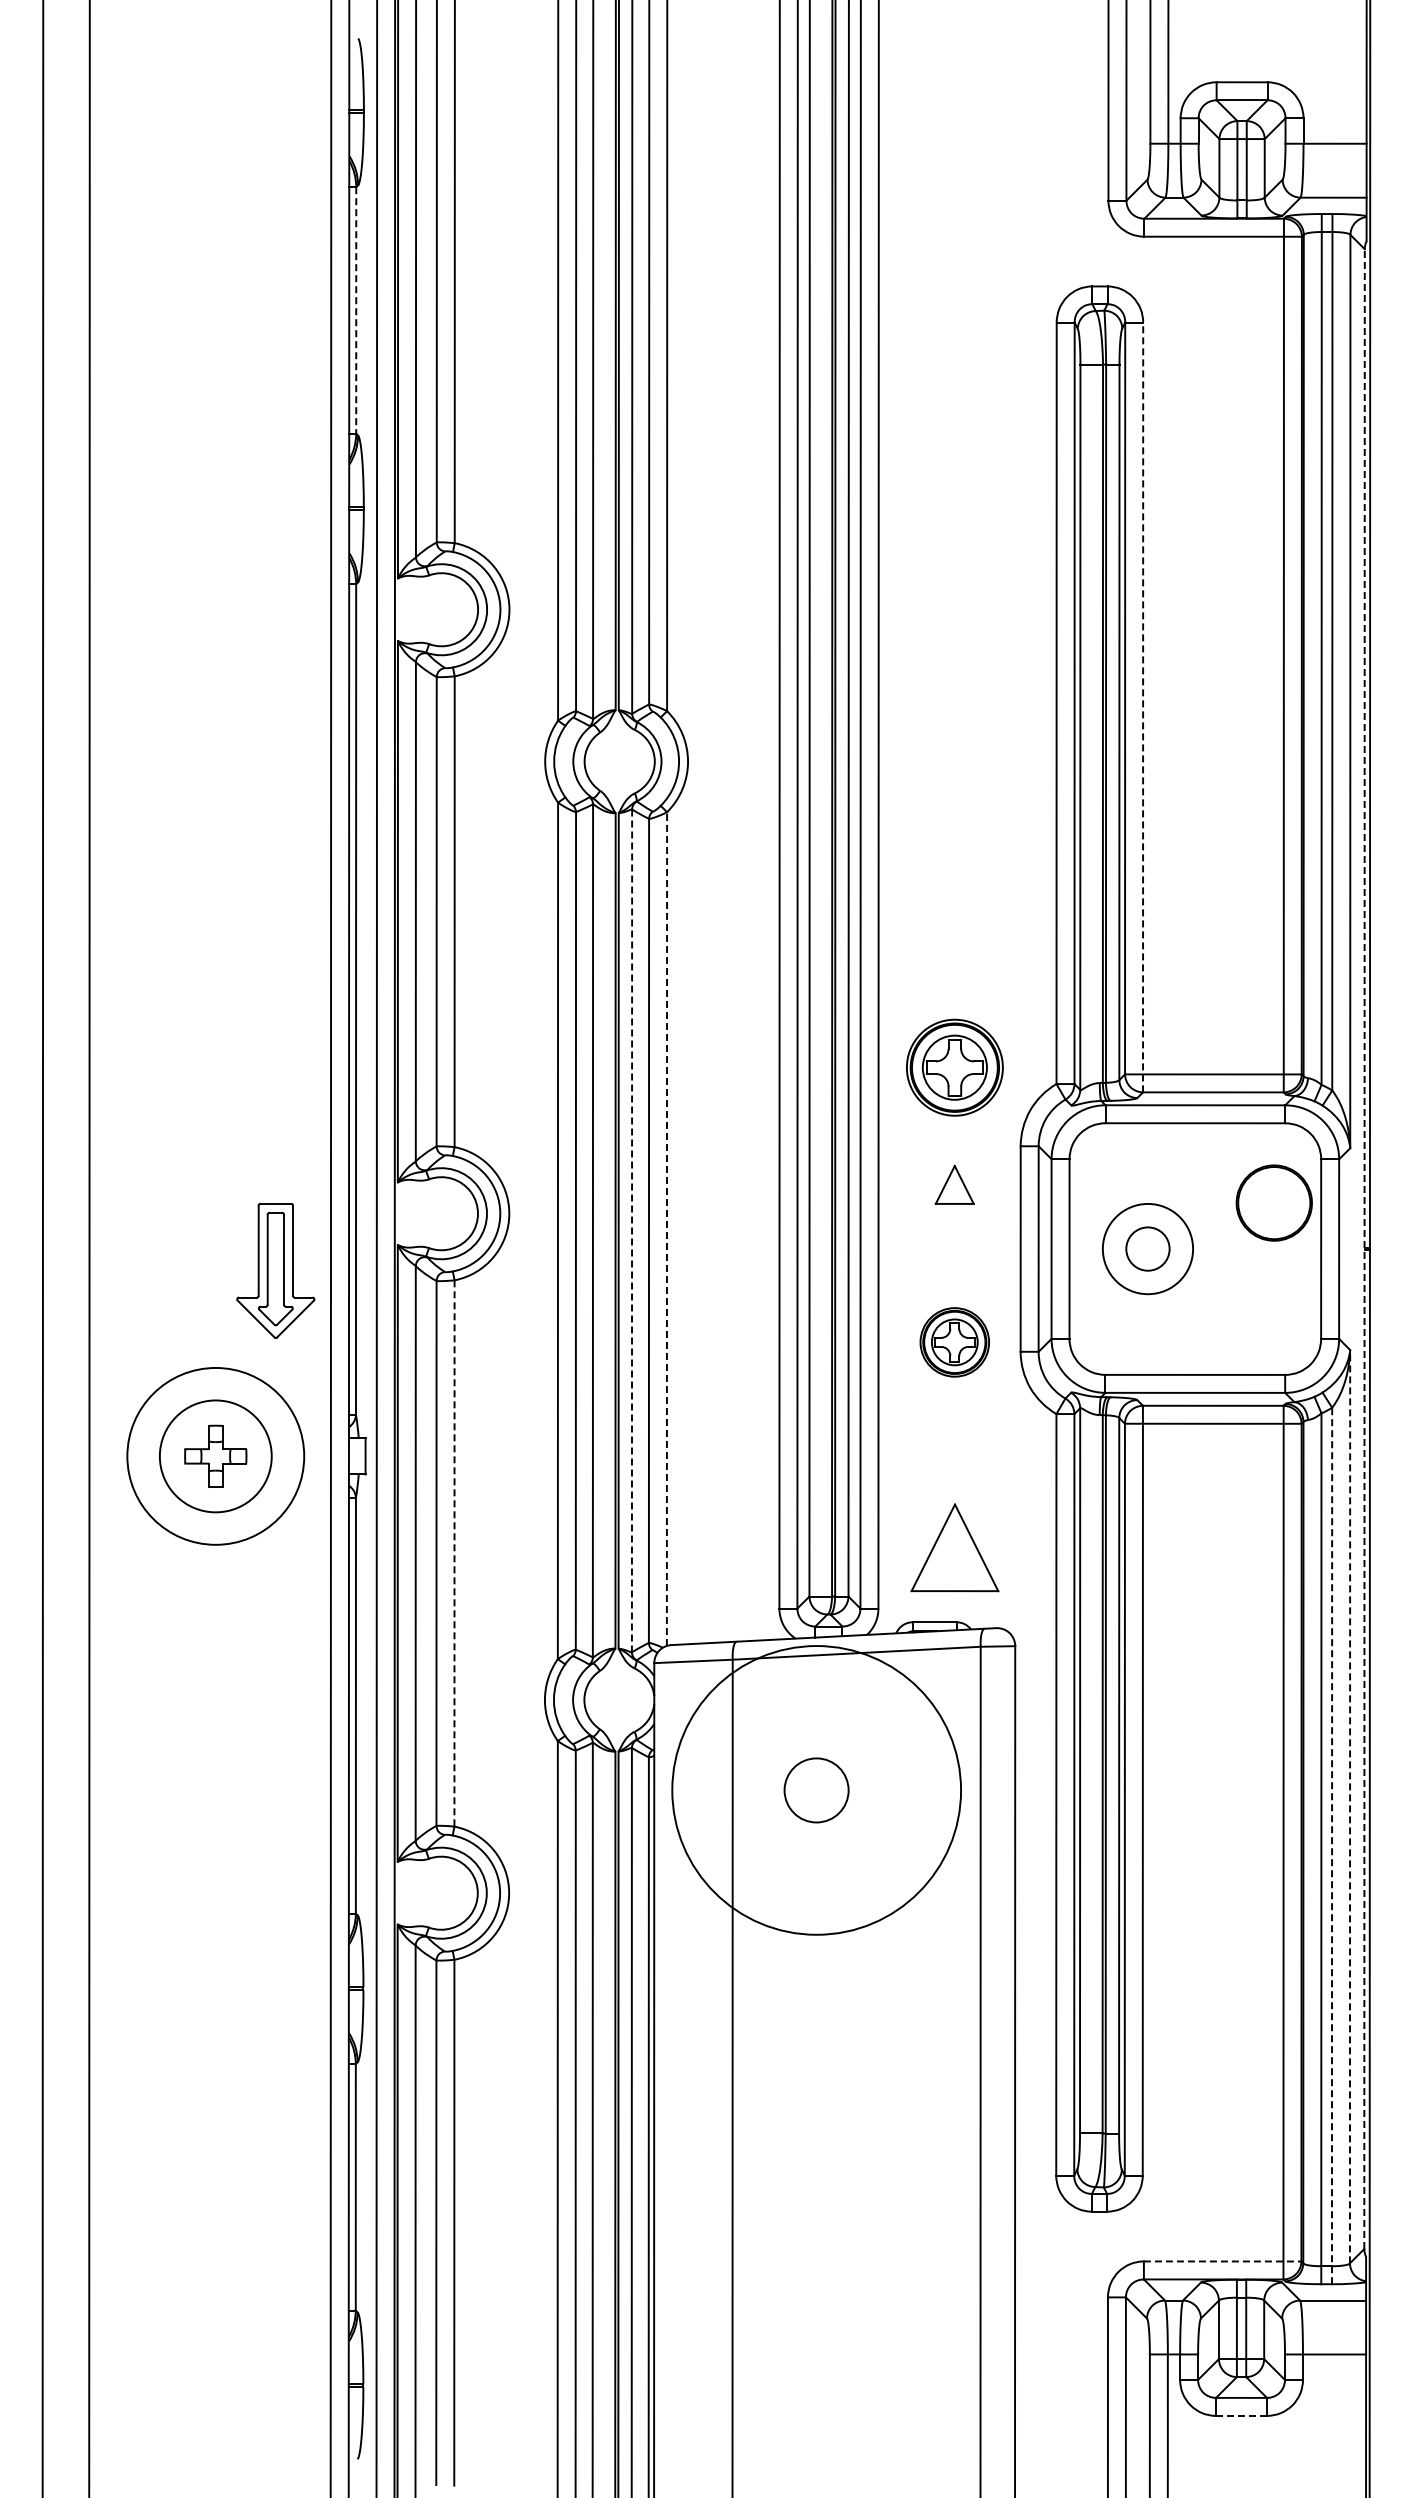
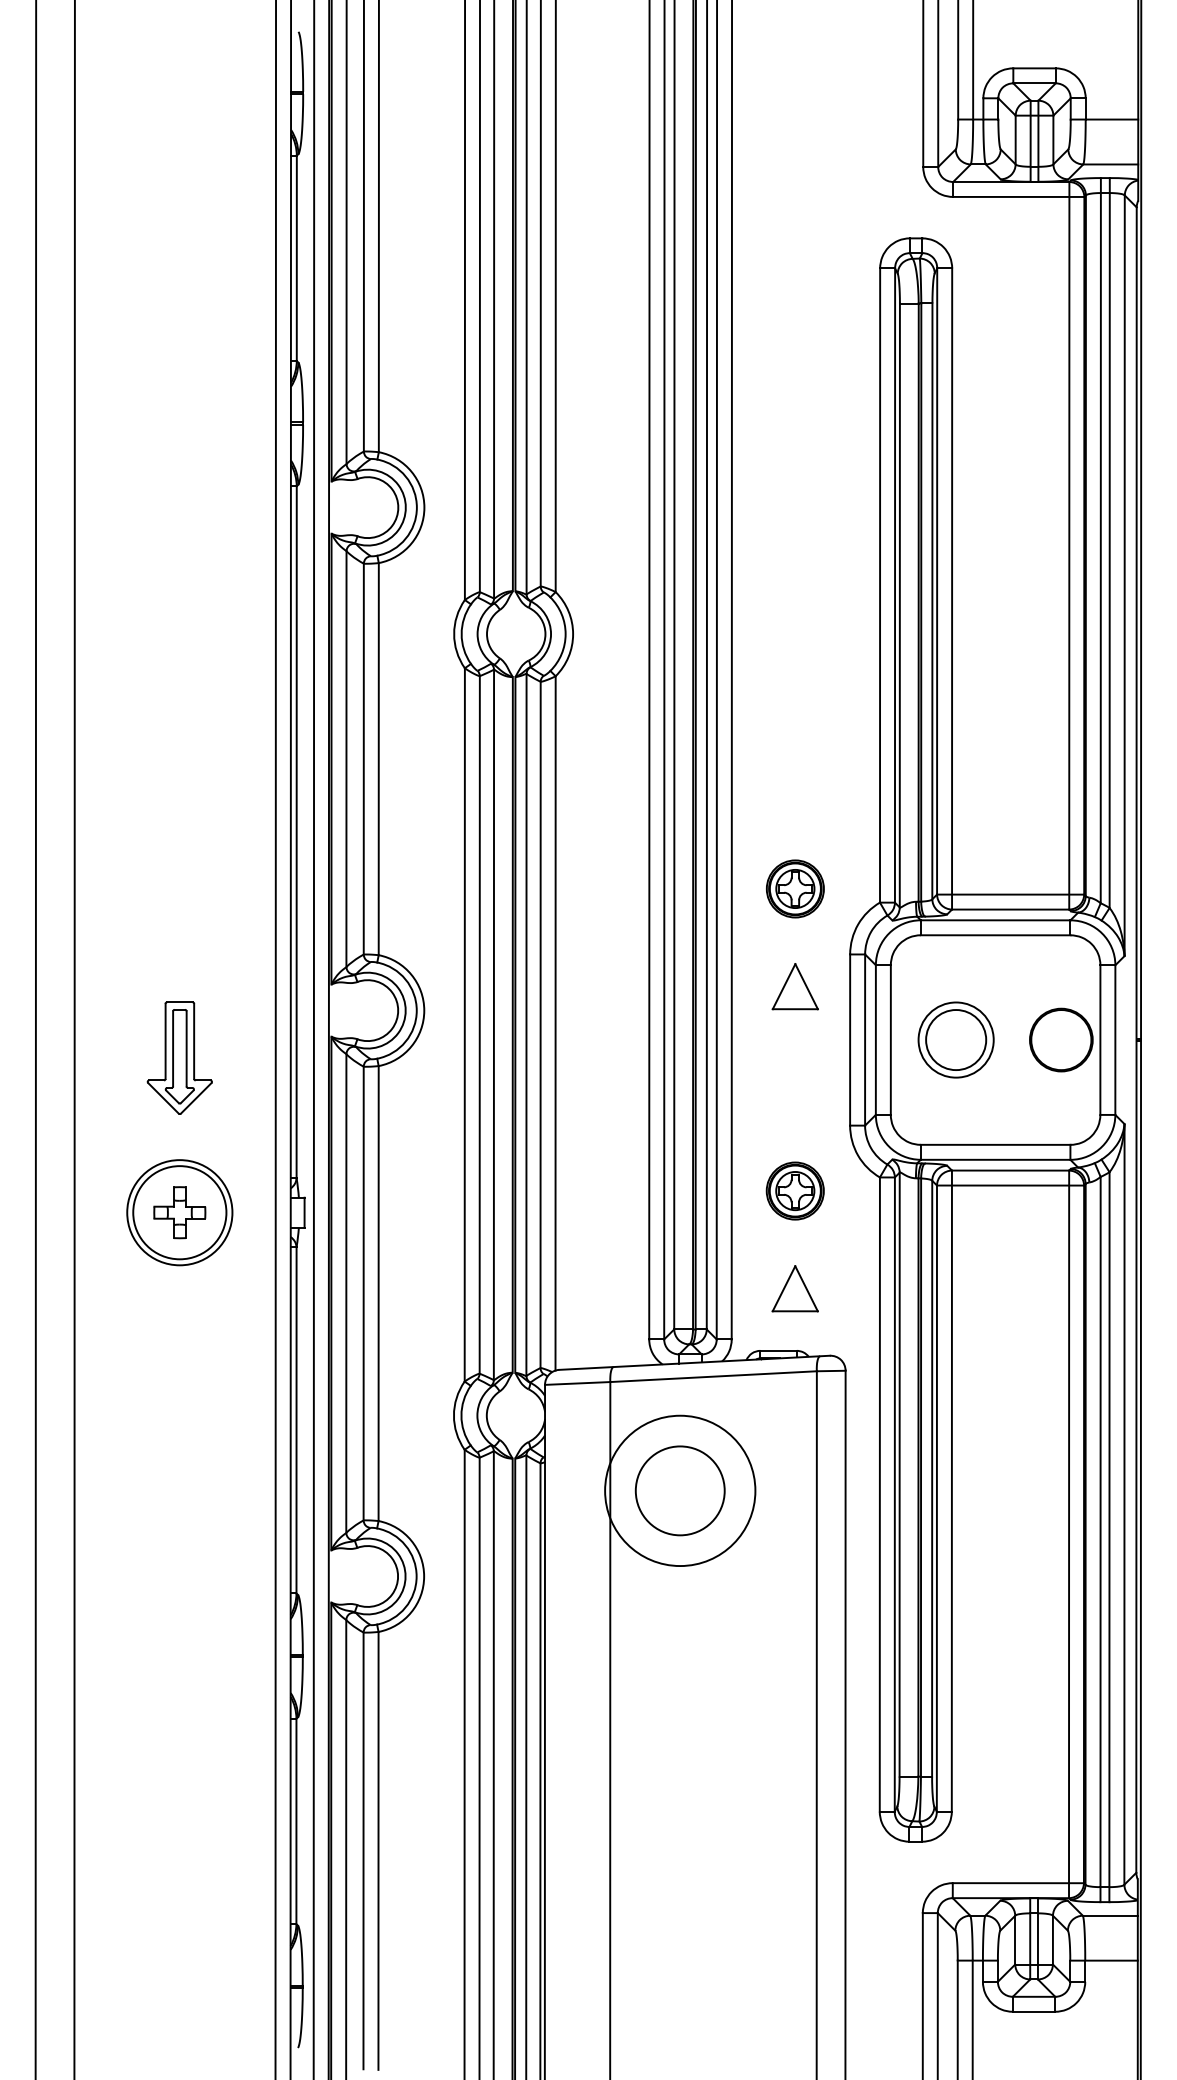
line: (356, 310) -> (297, 258), dashed -> solid
line: (1143, 707) -> (952, 589), dashed -> solid
part: (954, 1067) -> (795, 888), size x0.71
part: (954, 1184) -> (795, 986), size x1.43
part: (1273, 1202) -> (1060, 1039), moved
line: (666, 1229) -> (555, 1023), dashed -> solid
line: (632, 1231) -> (526, 1025), dashed -> solid
circle: (1147, 1248) -> (955, 1039), size x1.67
line: (1364, 1249) -> (1136, 1040), dashed -> solid
part: (275, 1270) -> (179, 1057), moved
part: (954, 1342) -> (795, 1191), moved
circle: (215, 1456) -> (179, 1212), size x0.71
part: (954, 1547) -> (795, 1288), size x0.62
line: (454, 1553) -> (378, 1293), dashed -> solid
circle: (816, 1790) -> (680, 1490), size x0.62
circle: (816, 1790) -> (680, 1490), size x1.67
line: (1350, 1806) -> (1124, 1504), dashed -> solid
line: (1332, 1845) -> (1109, 1536), dashed -> solid
line: (1222, 2261) -> (1018, 1883), dashed -> solid
line: (1241, 2415) -> (1034, 2011), dashed -> solid

